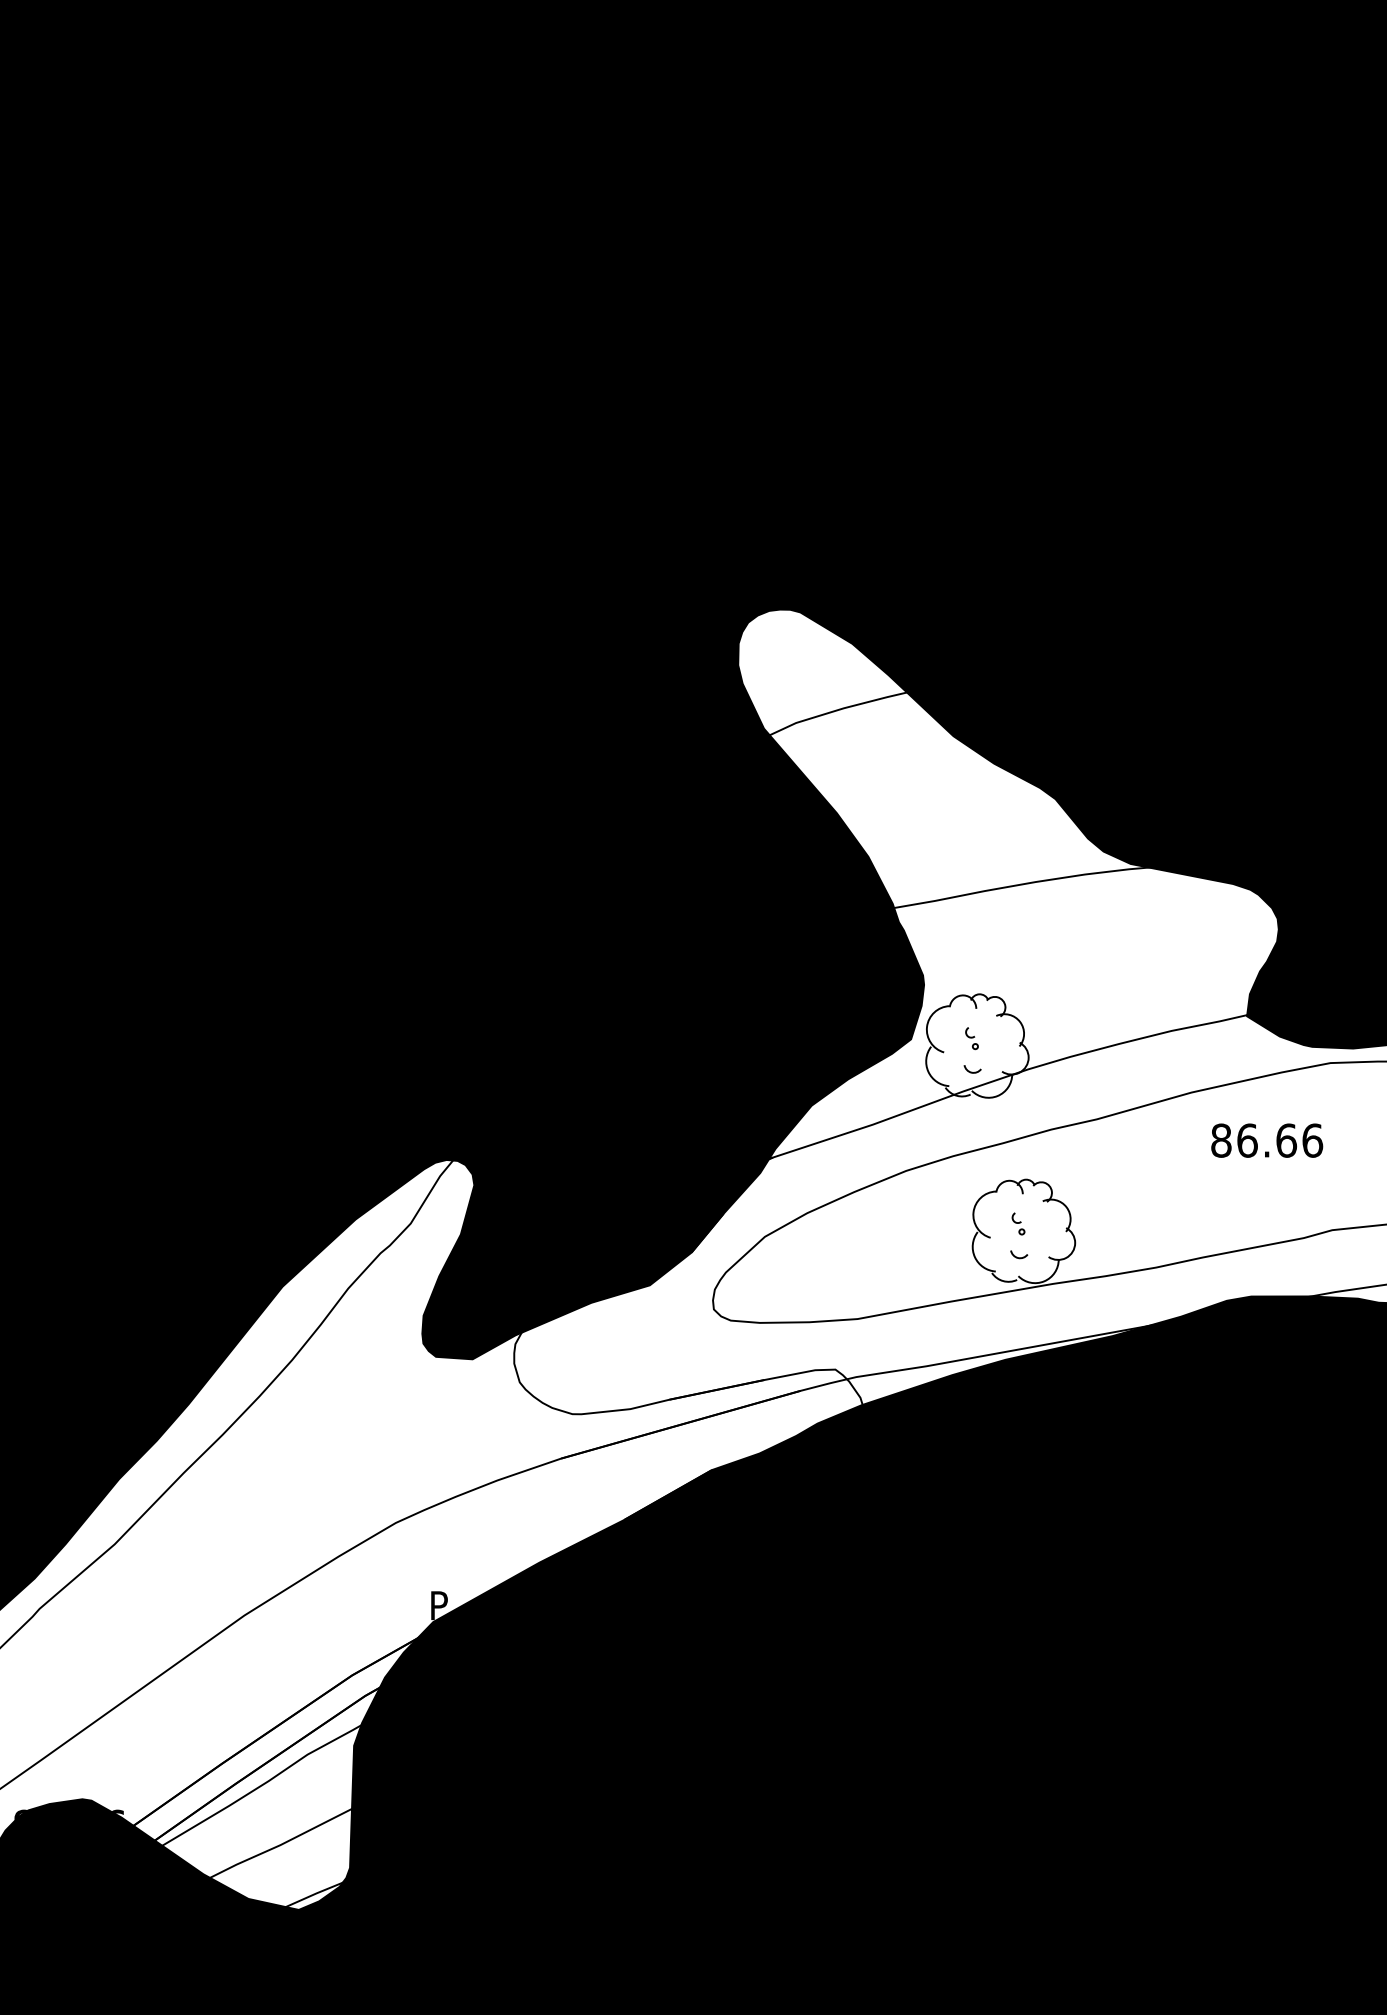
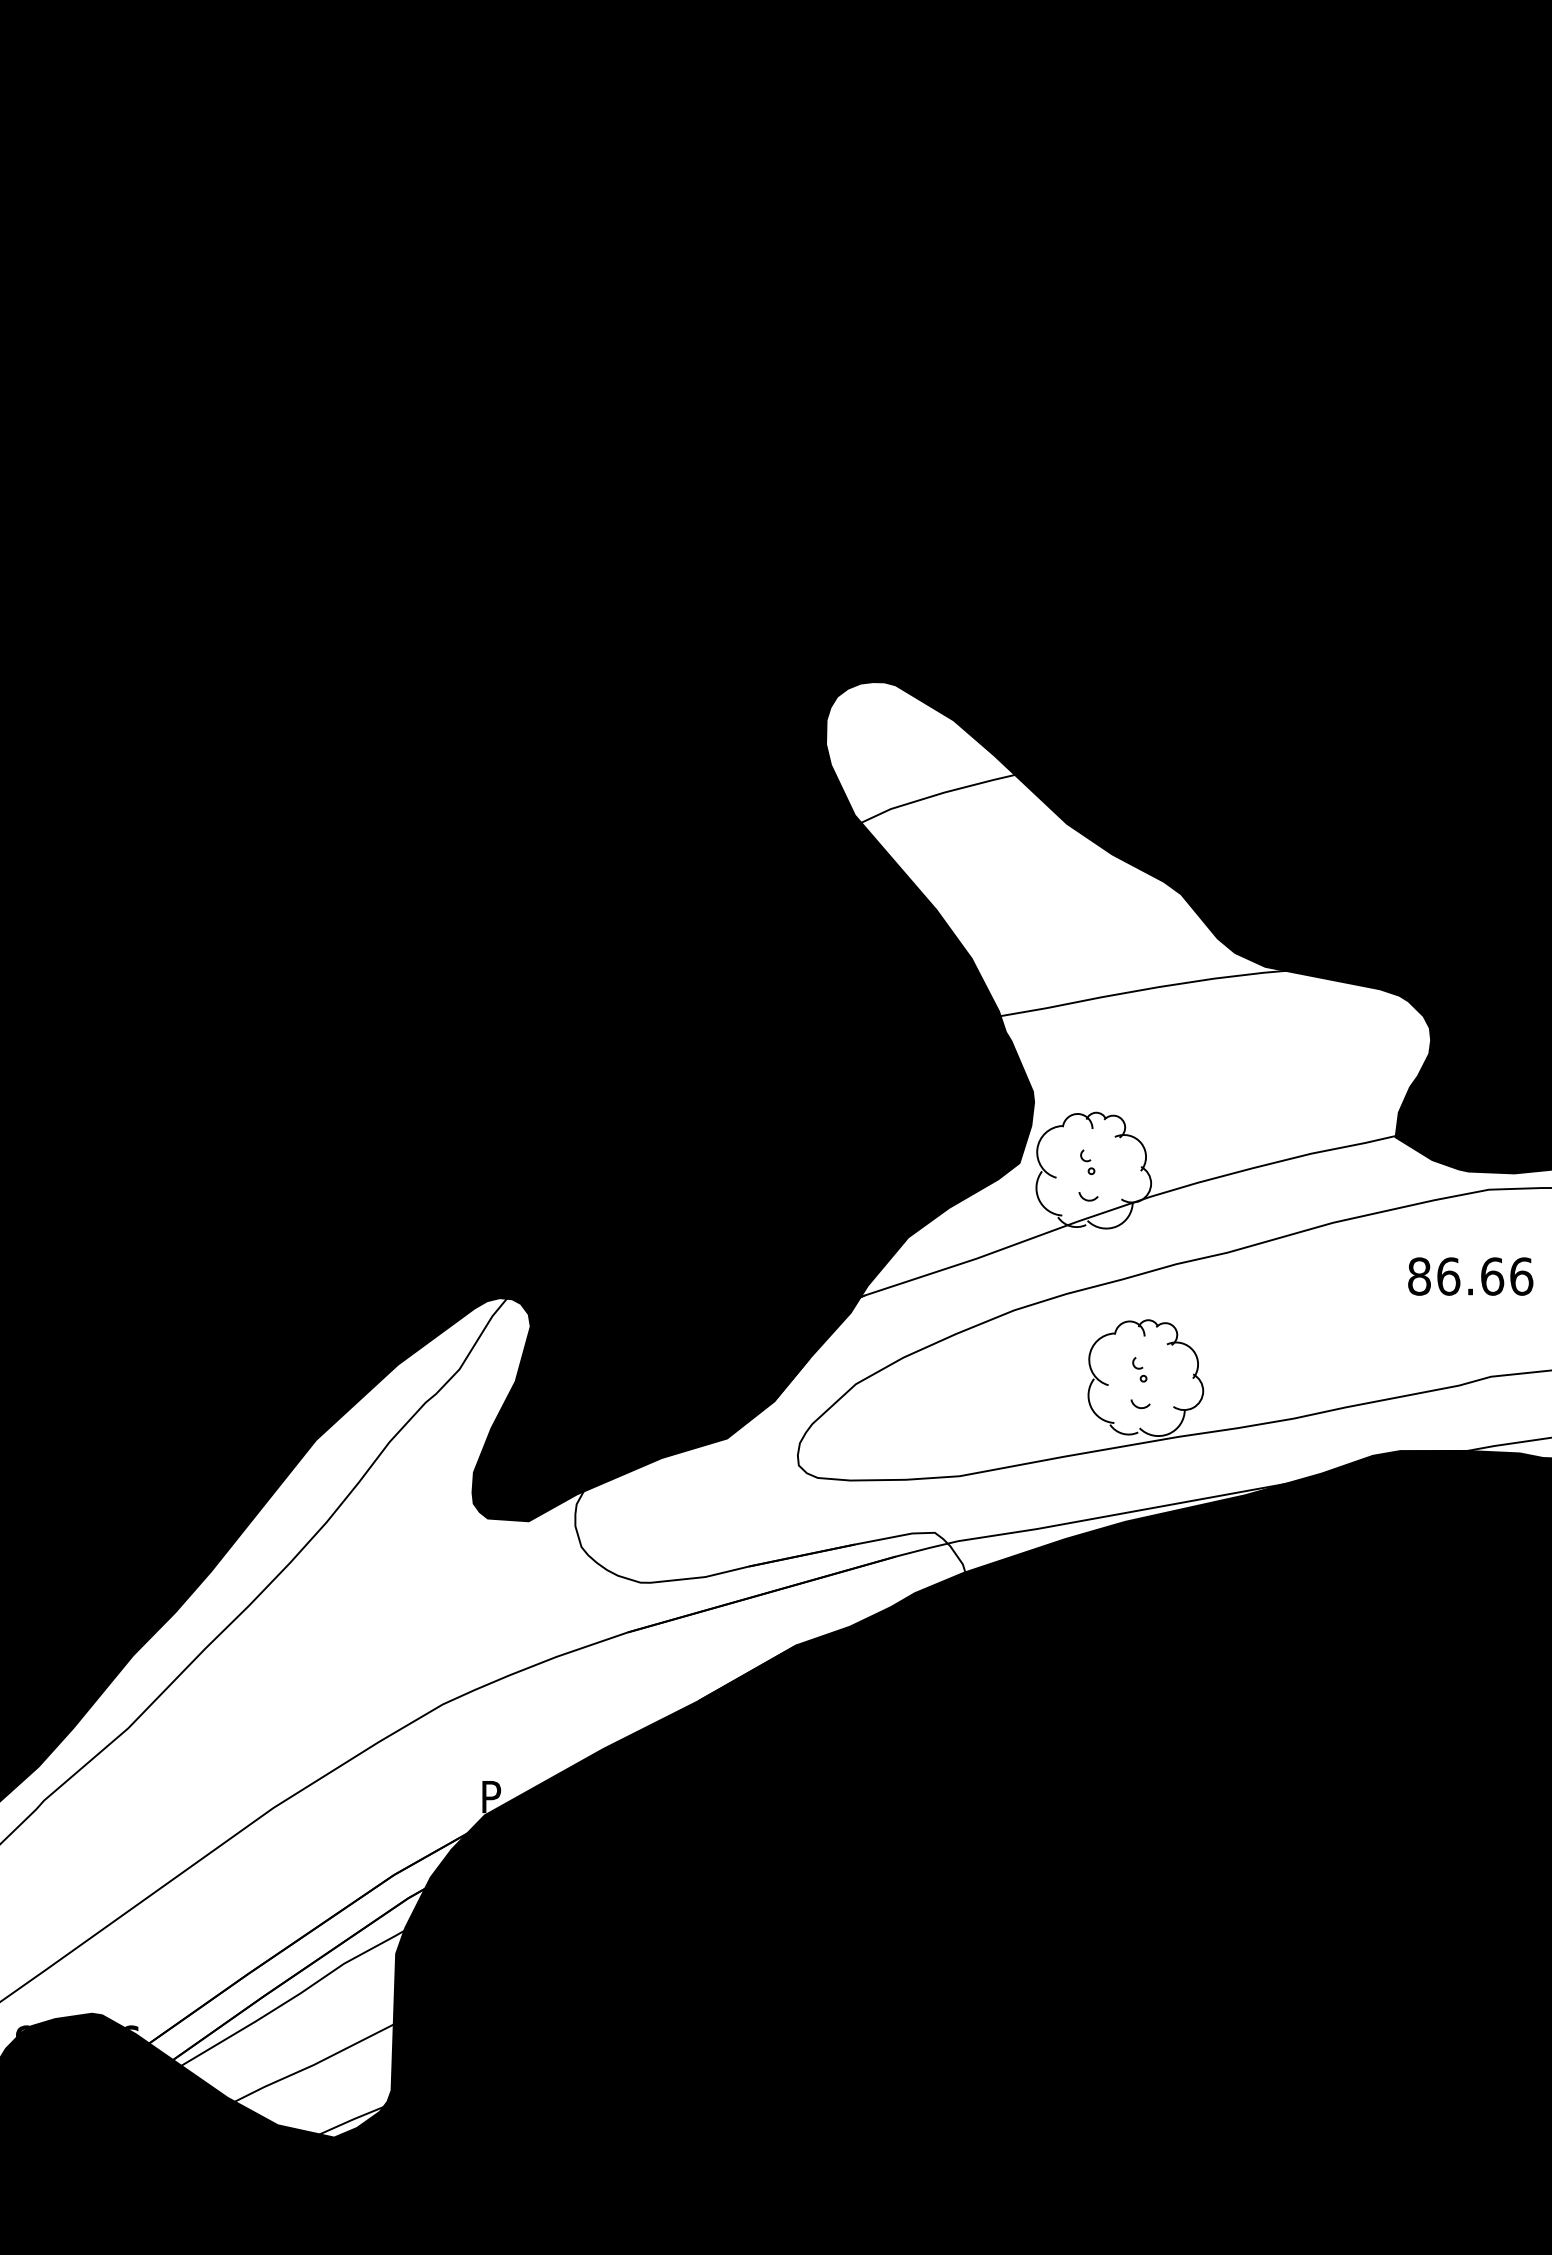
text: (1267, 1140) -> (1471, 1276), moved

